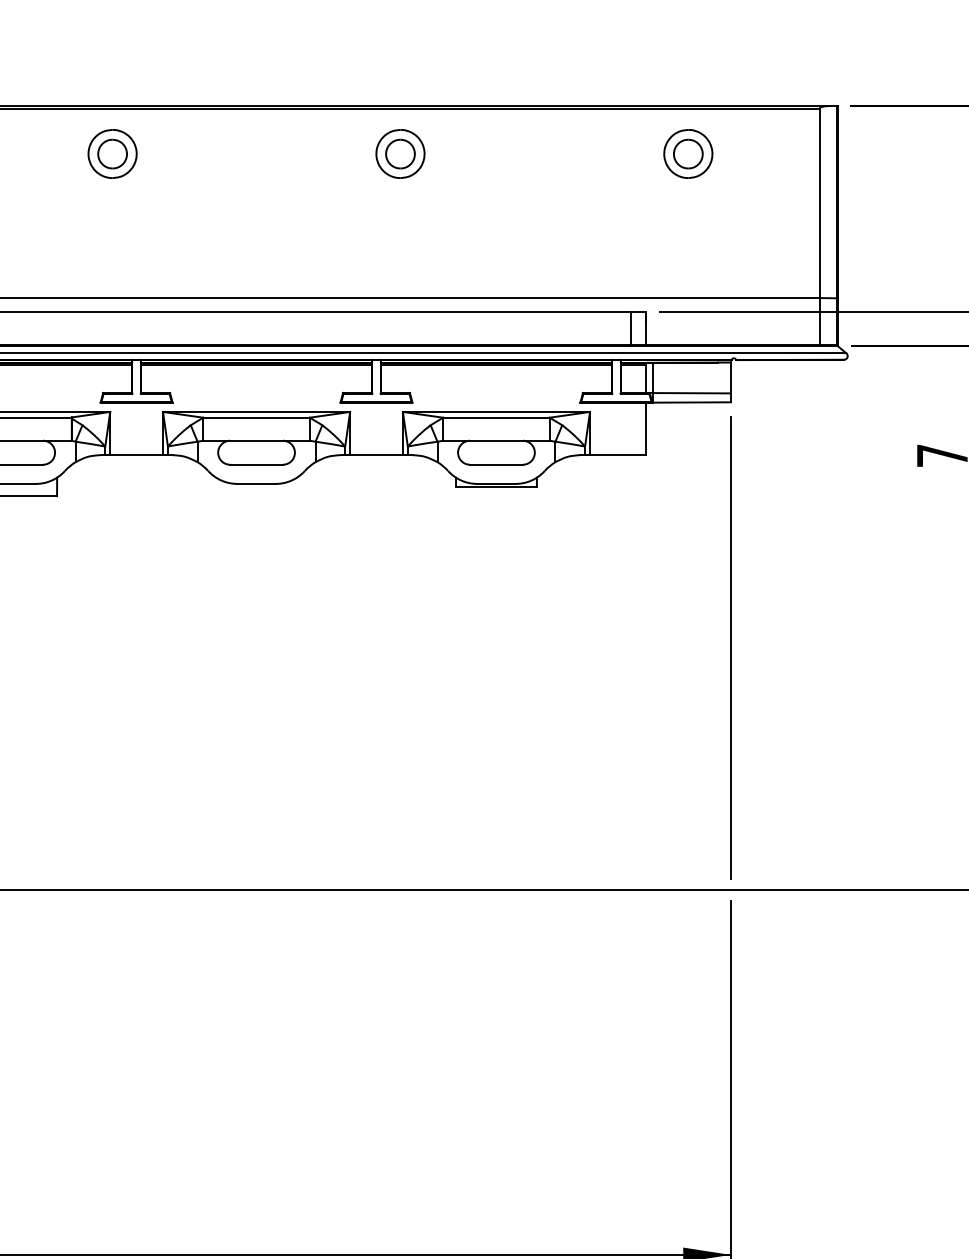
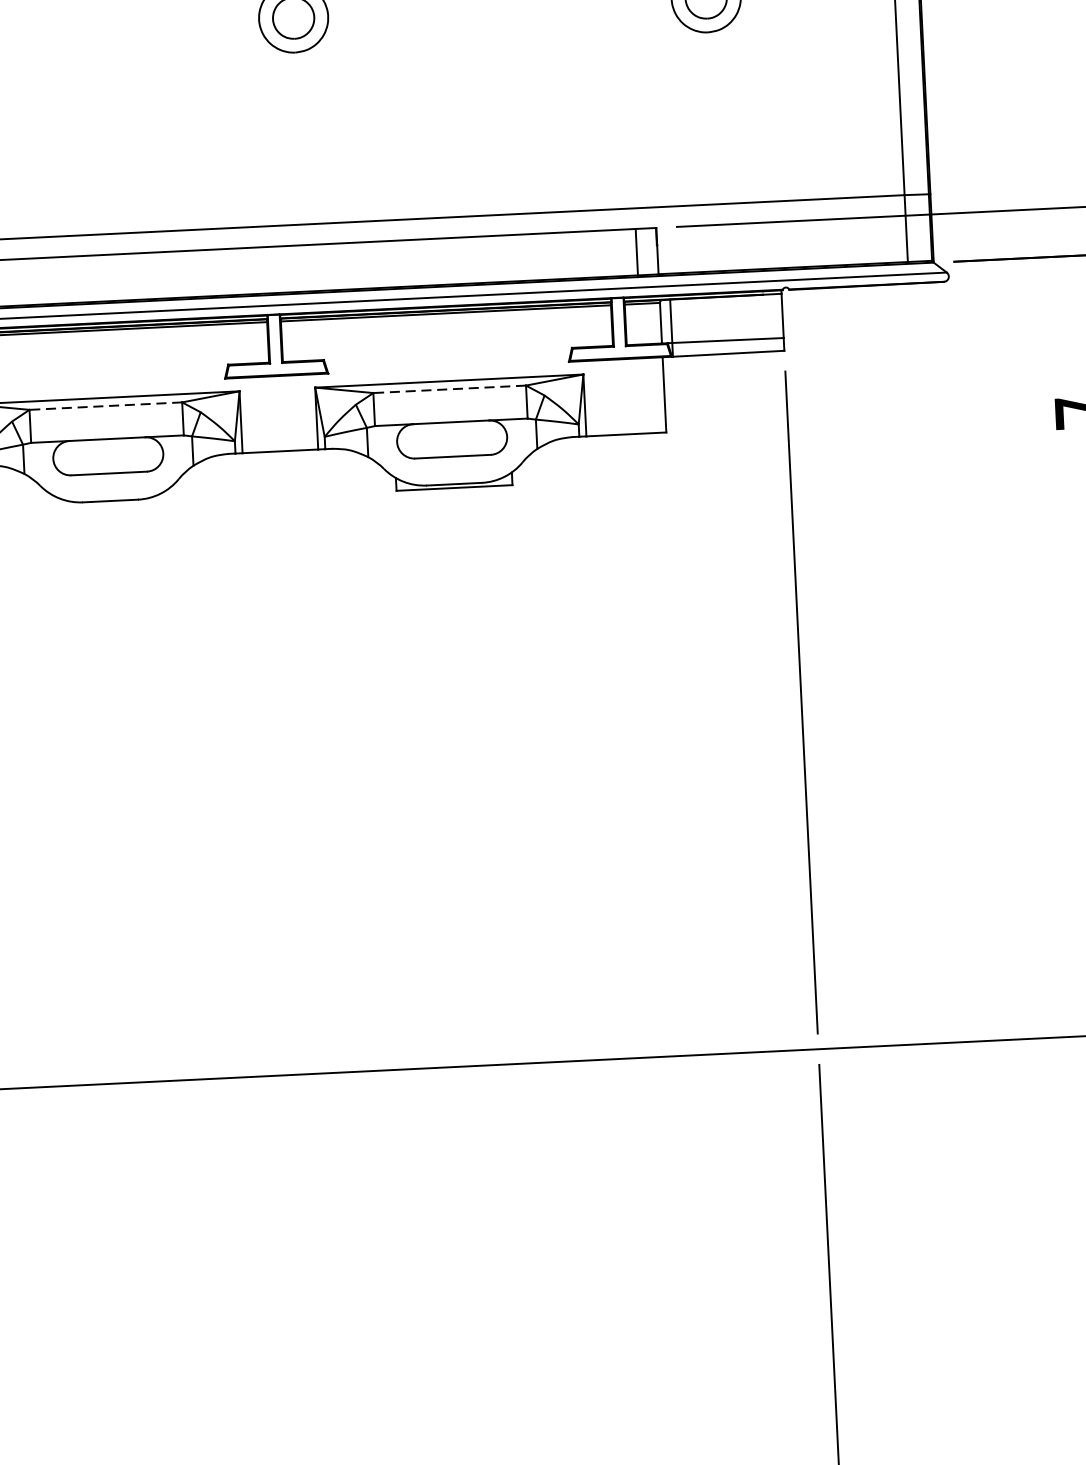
line: (256, 417) -> (105, 405), solid -> dashed
line: (495, 417) -> (448, 389), solid -> dashed

